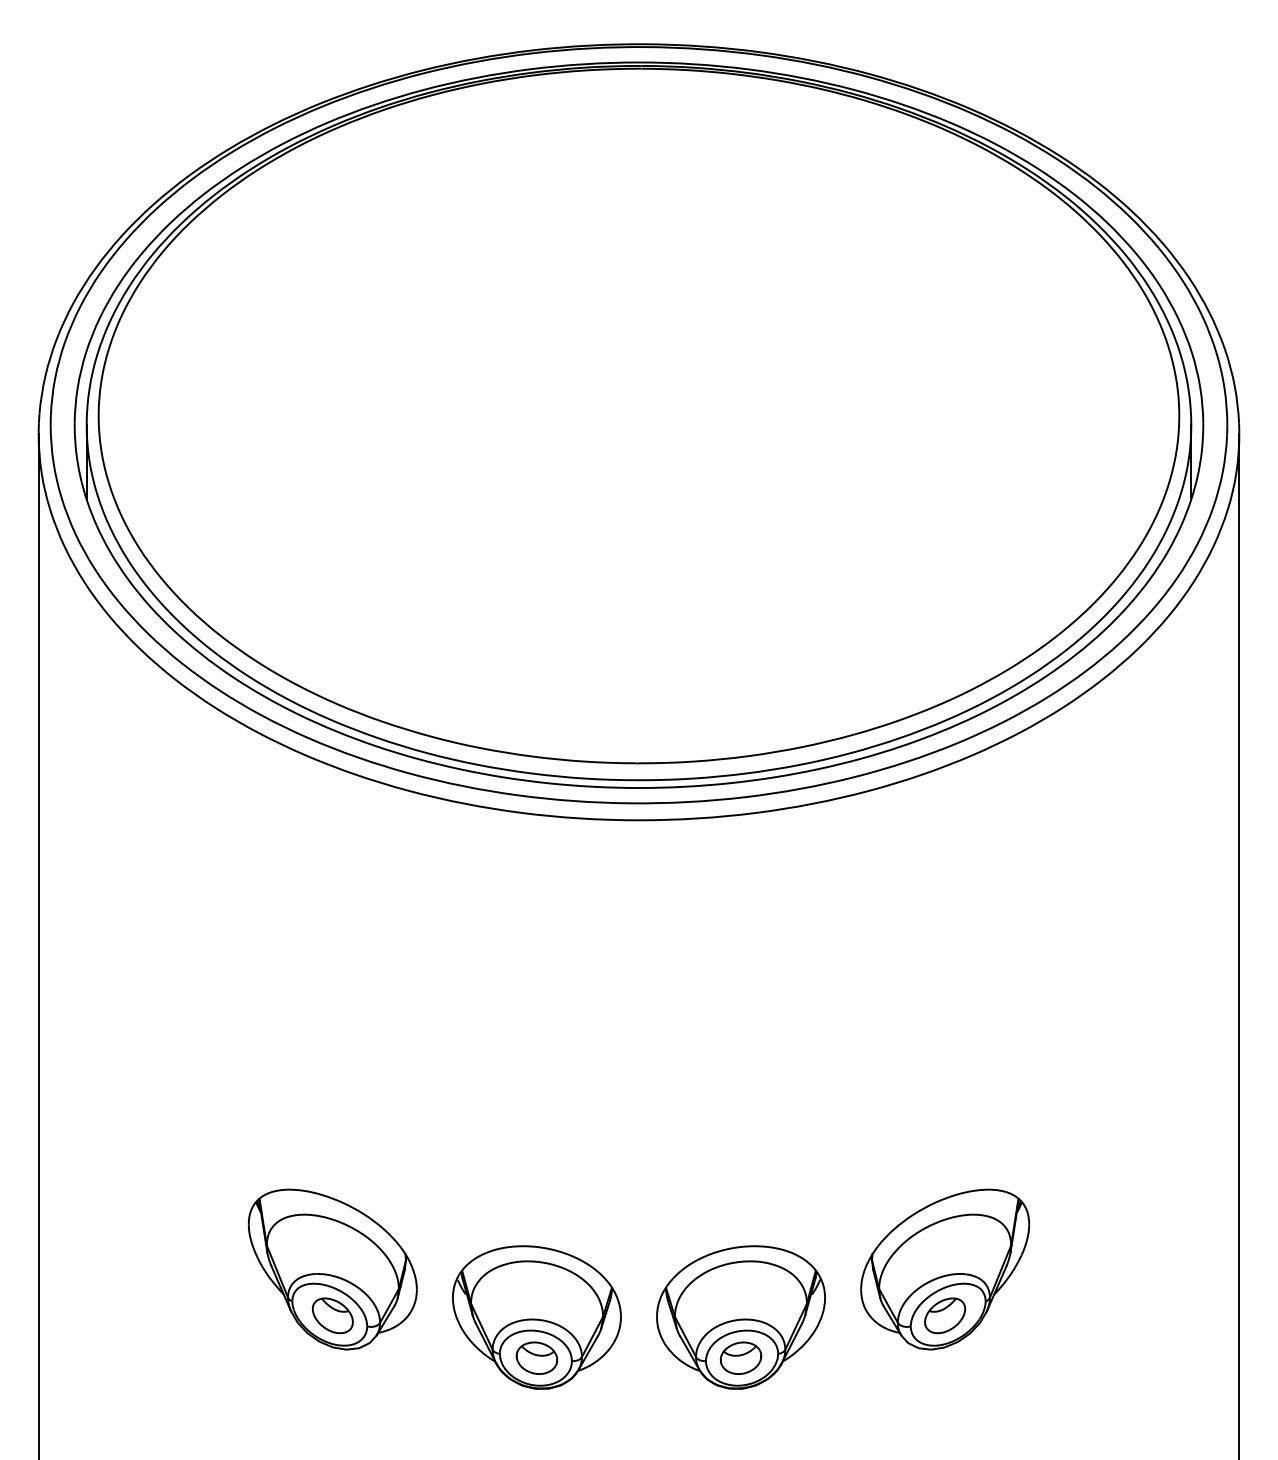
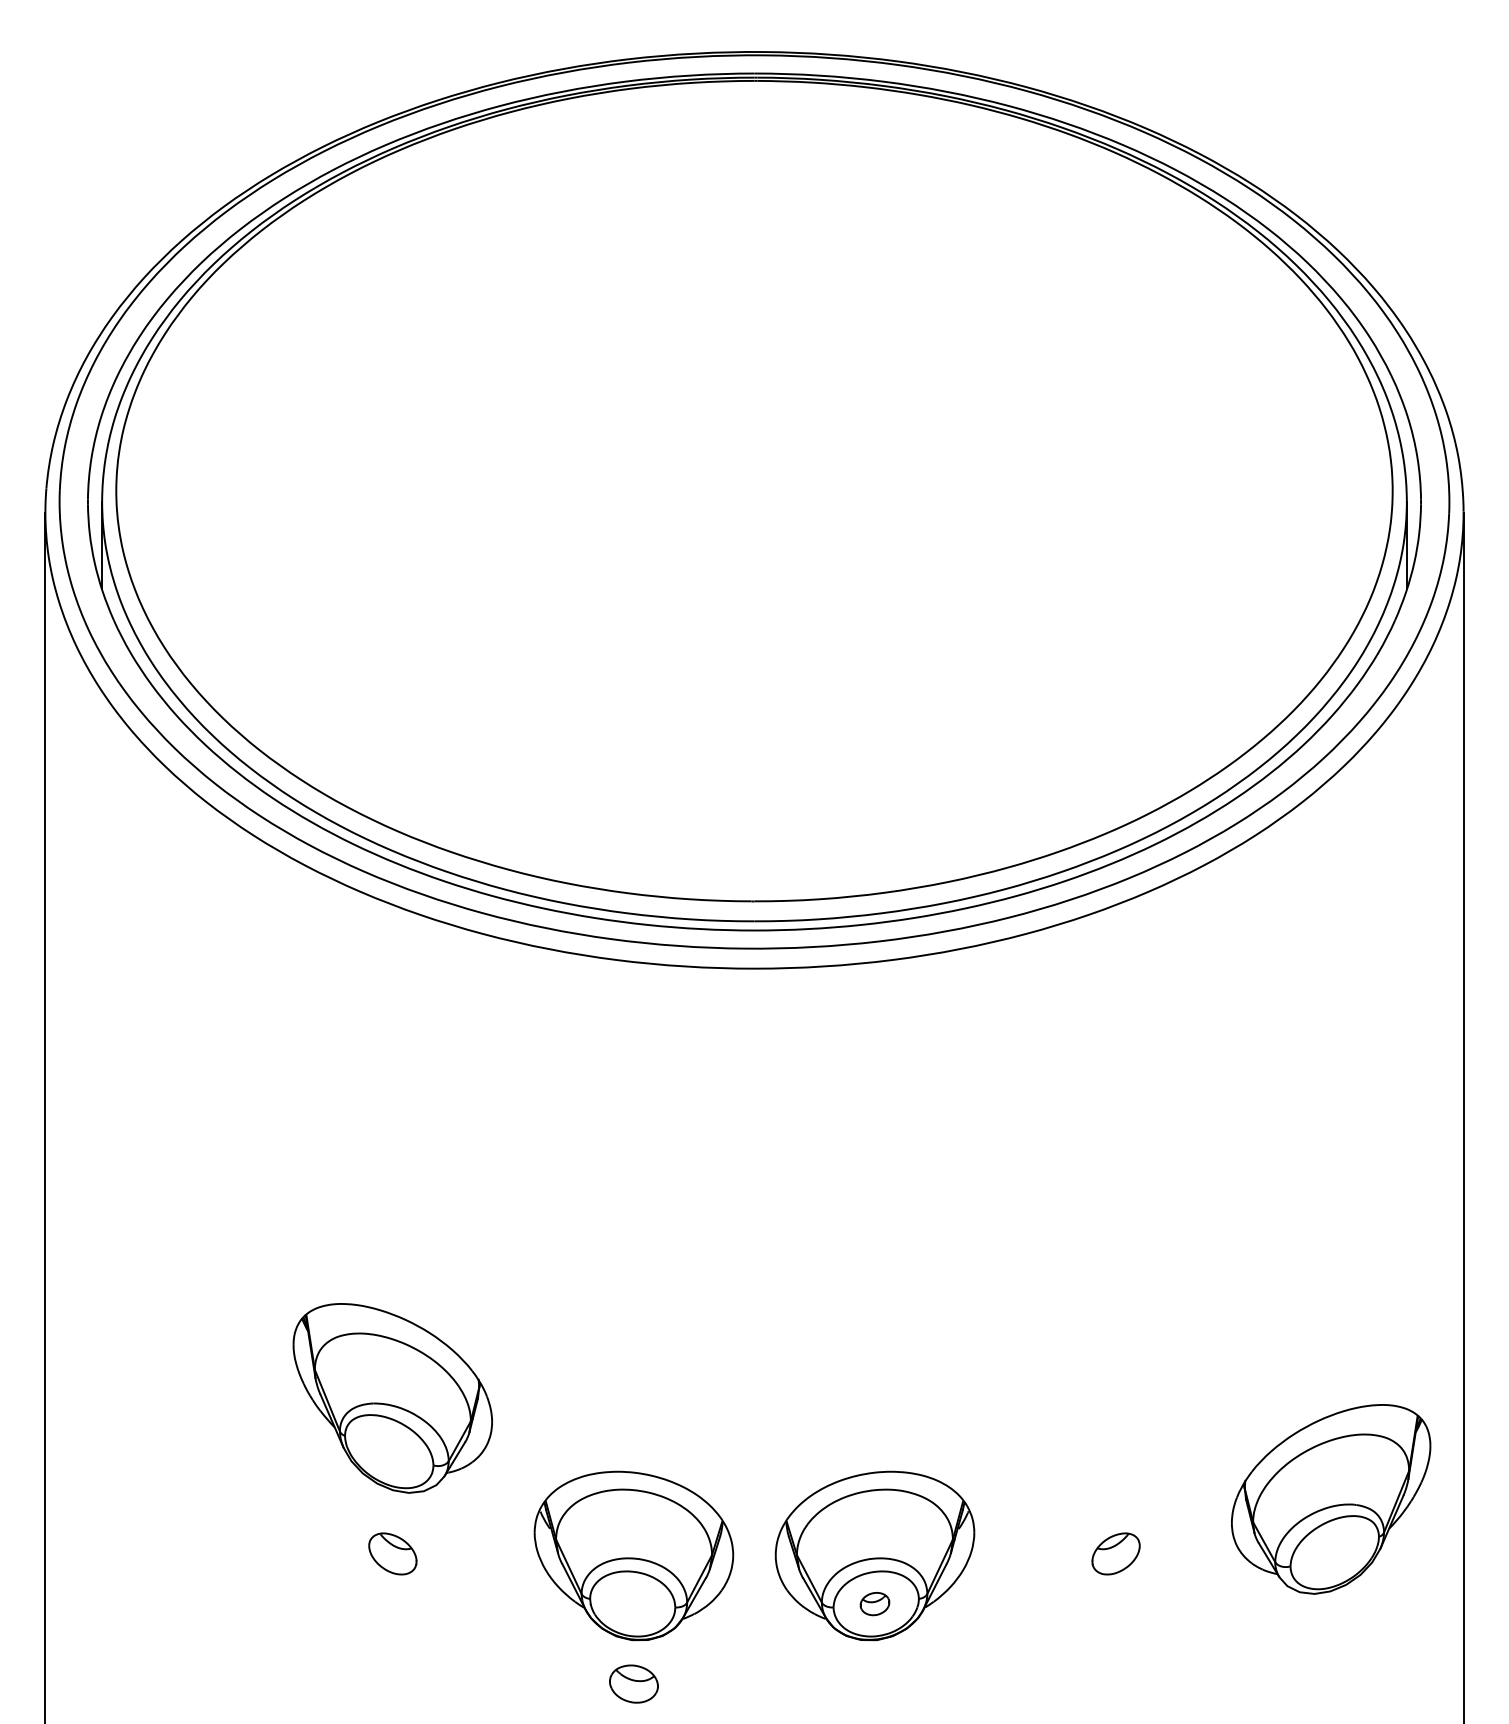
part: (332, 1269) -> (392, 1398), moved
part: (945, 1269) -> (1331, 1499), moved
part: (536, 1357) -> (633, 1683), moved
part: (740, 1357) -> (874, 1603), size x0.6

